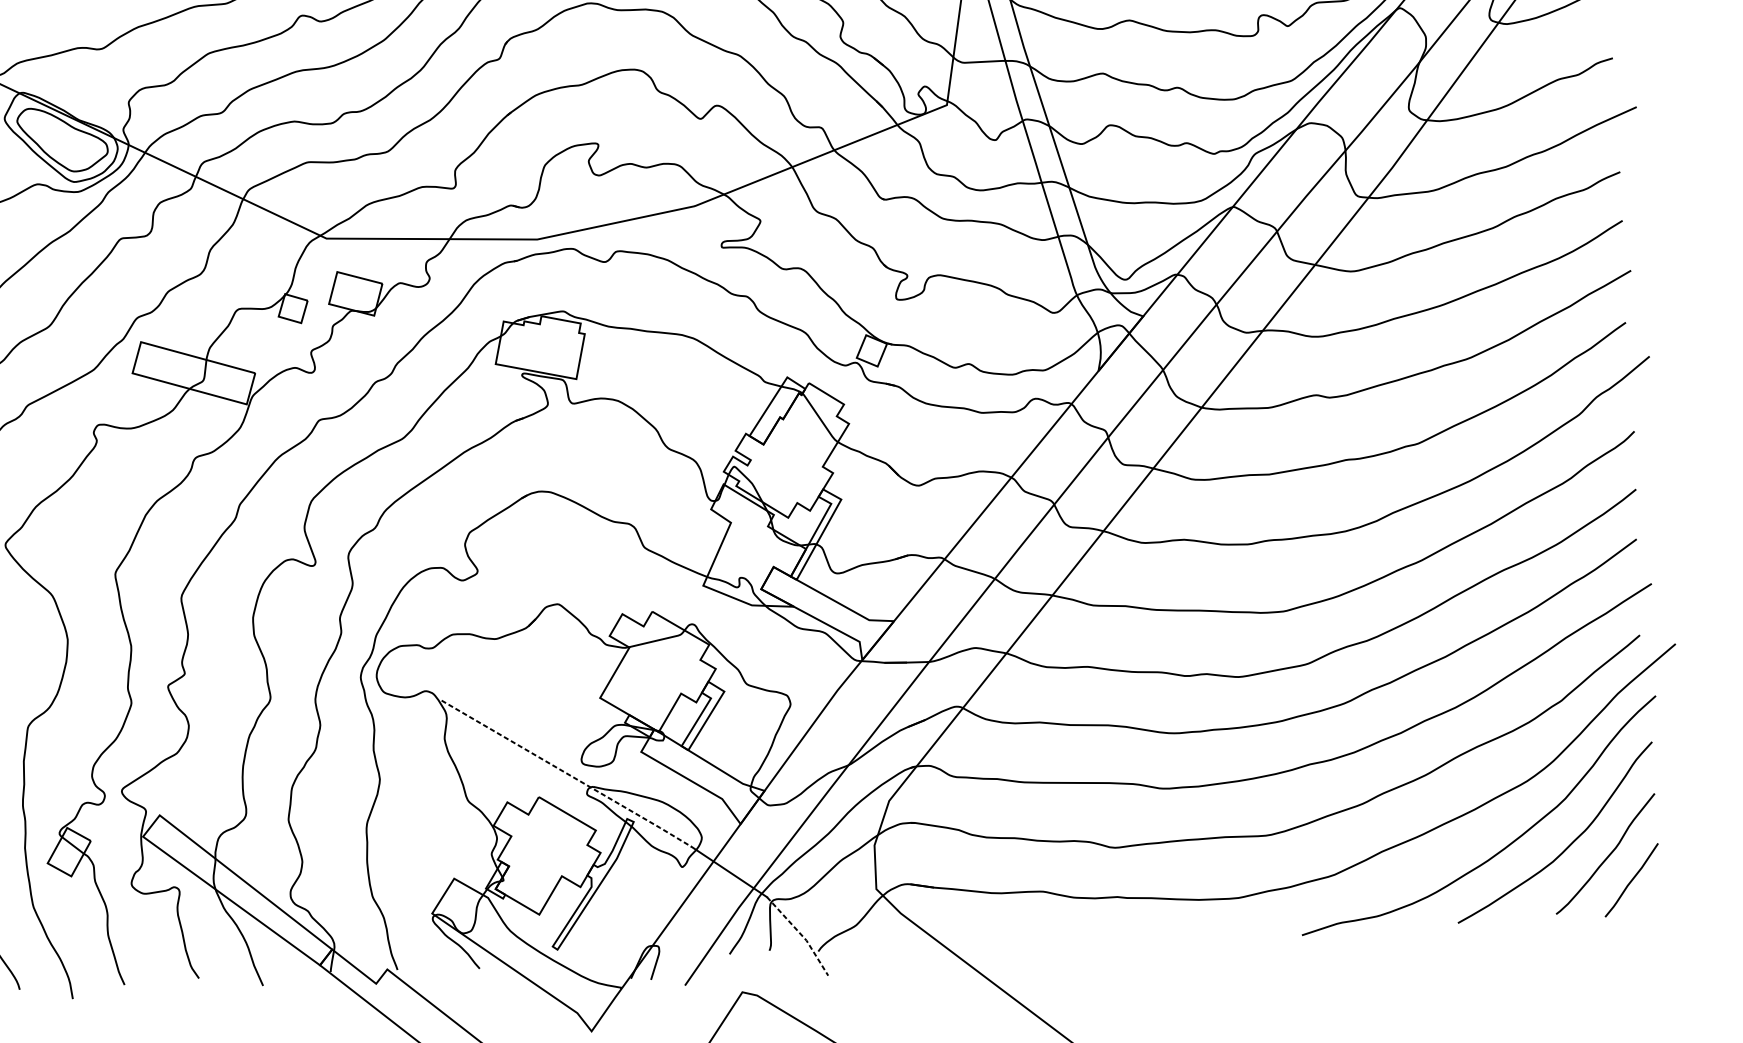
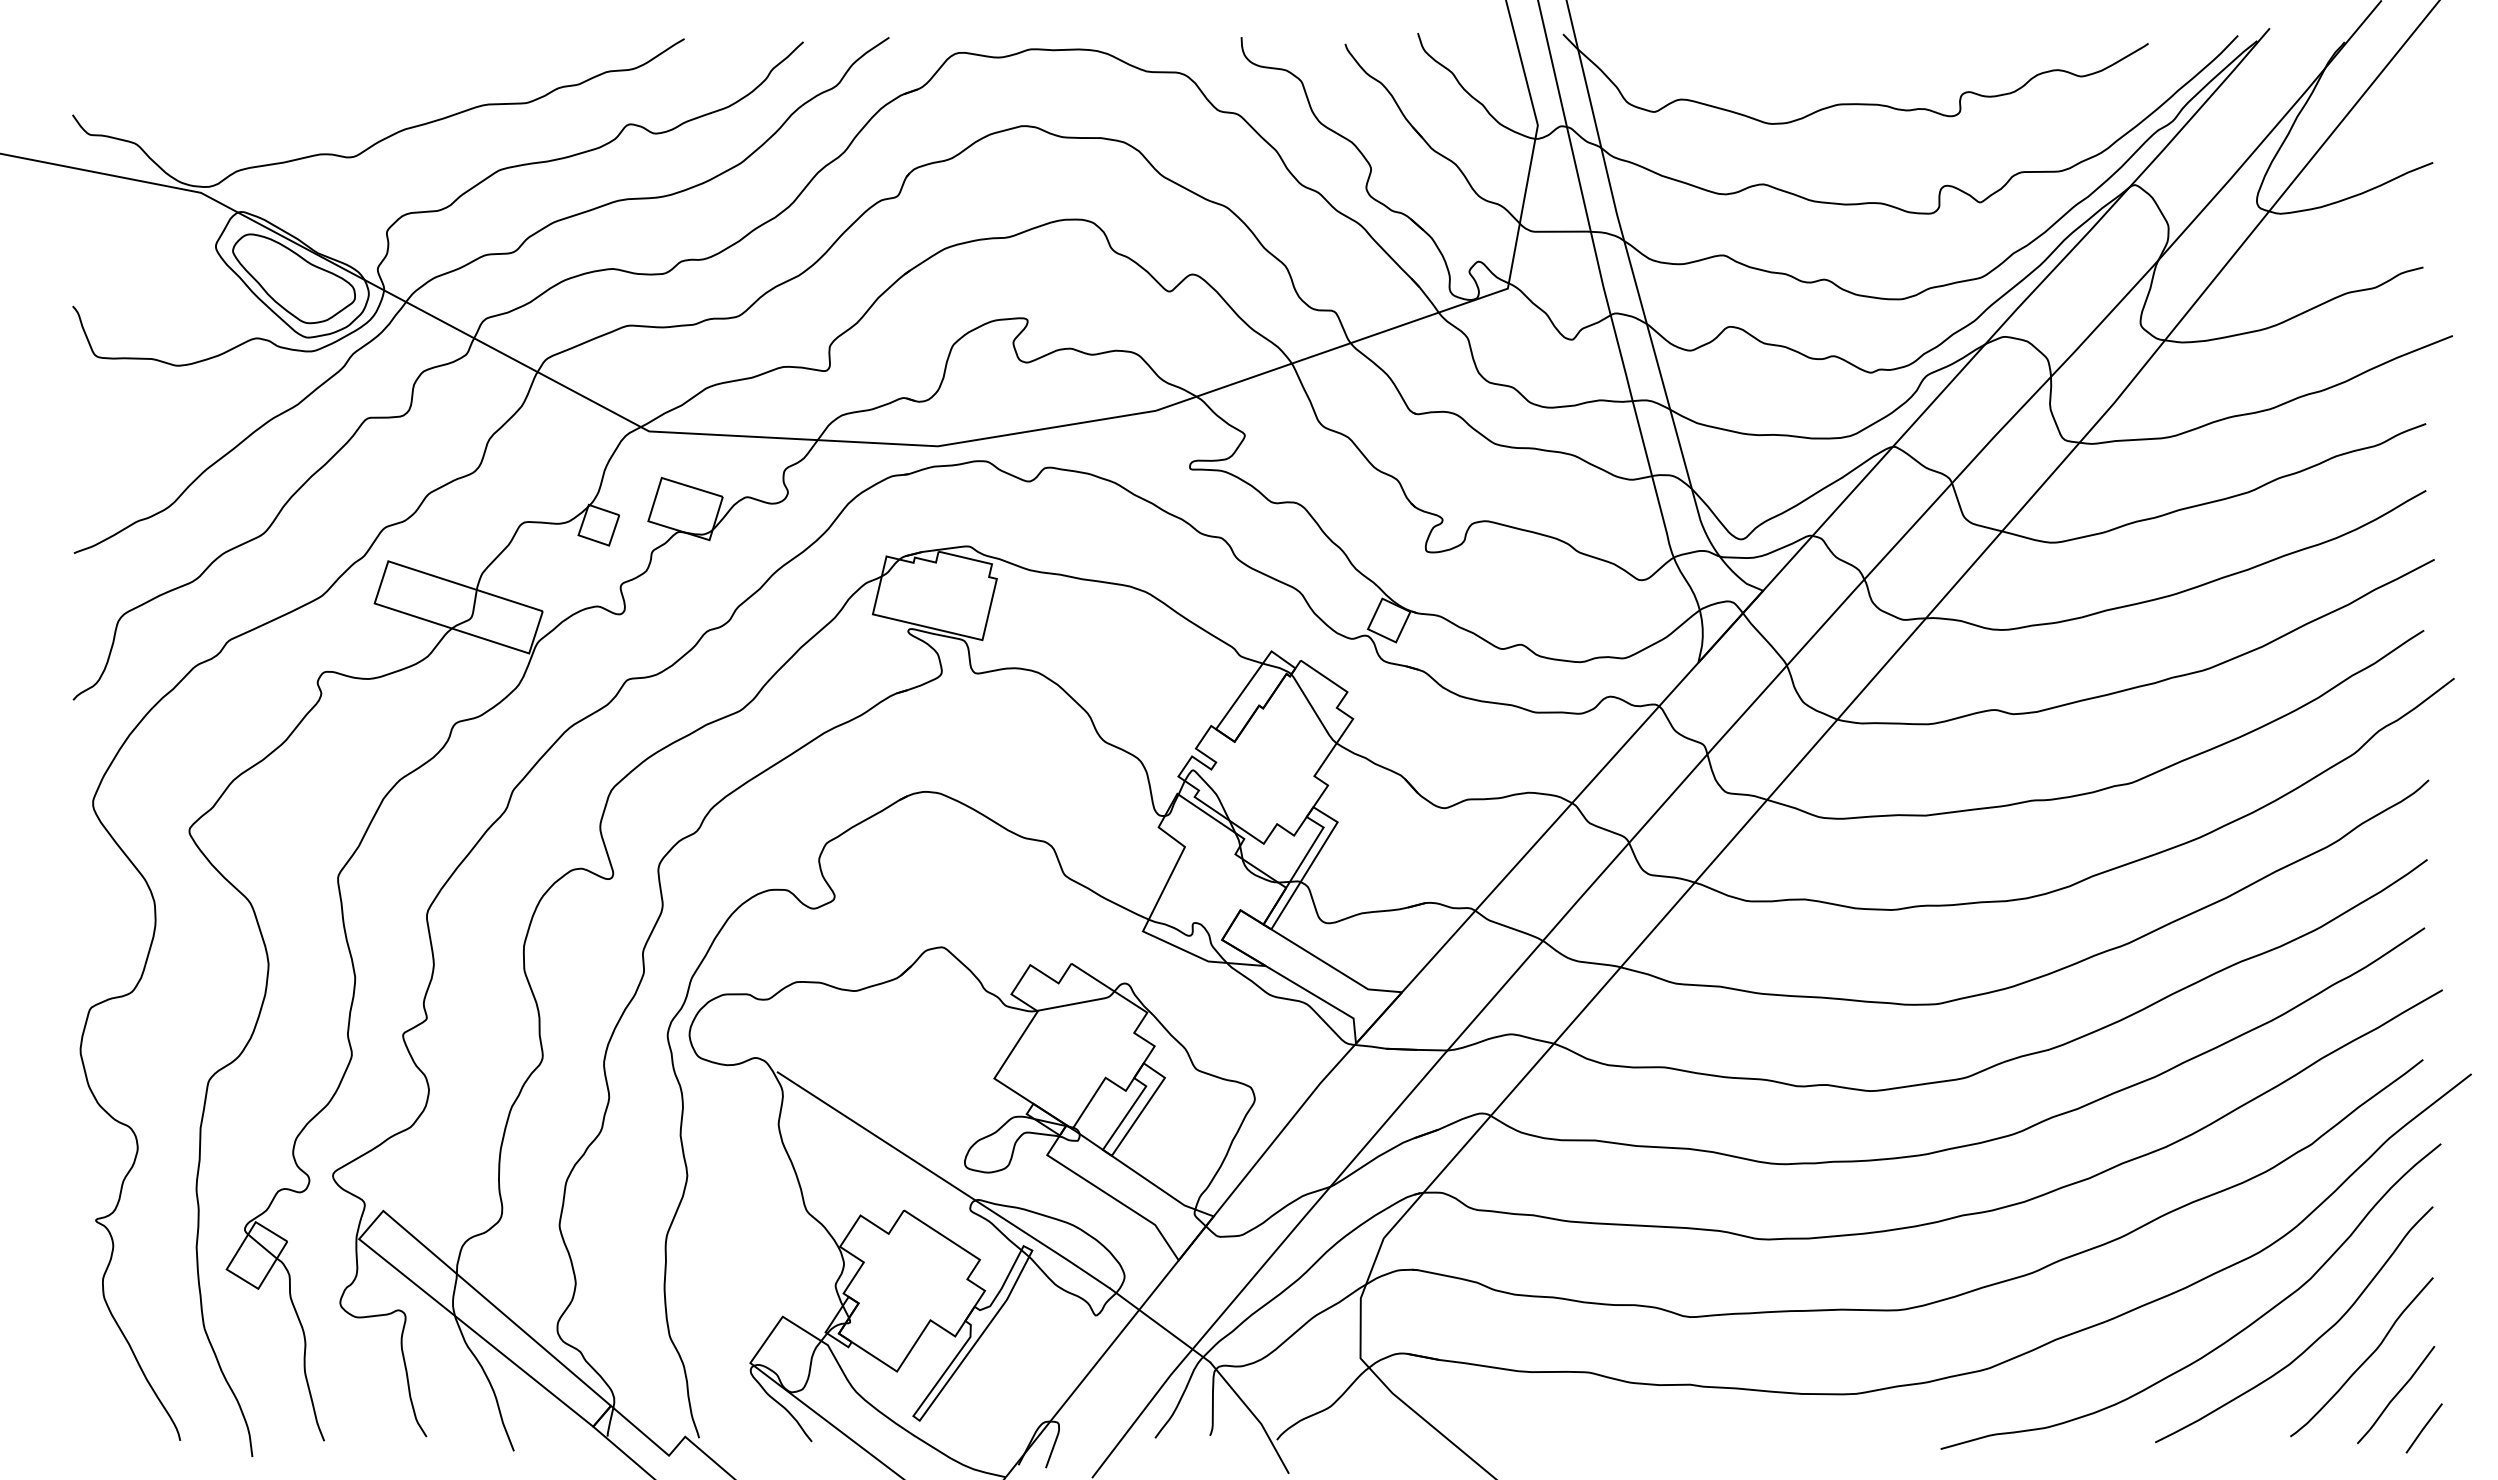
line: (567, 773) -> (944, 1180), dashed -> solid
line: (1652, 903) -> (2423, 1428), added
line: (801, 934) -> (1254, 1415), dashed -> solid

